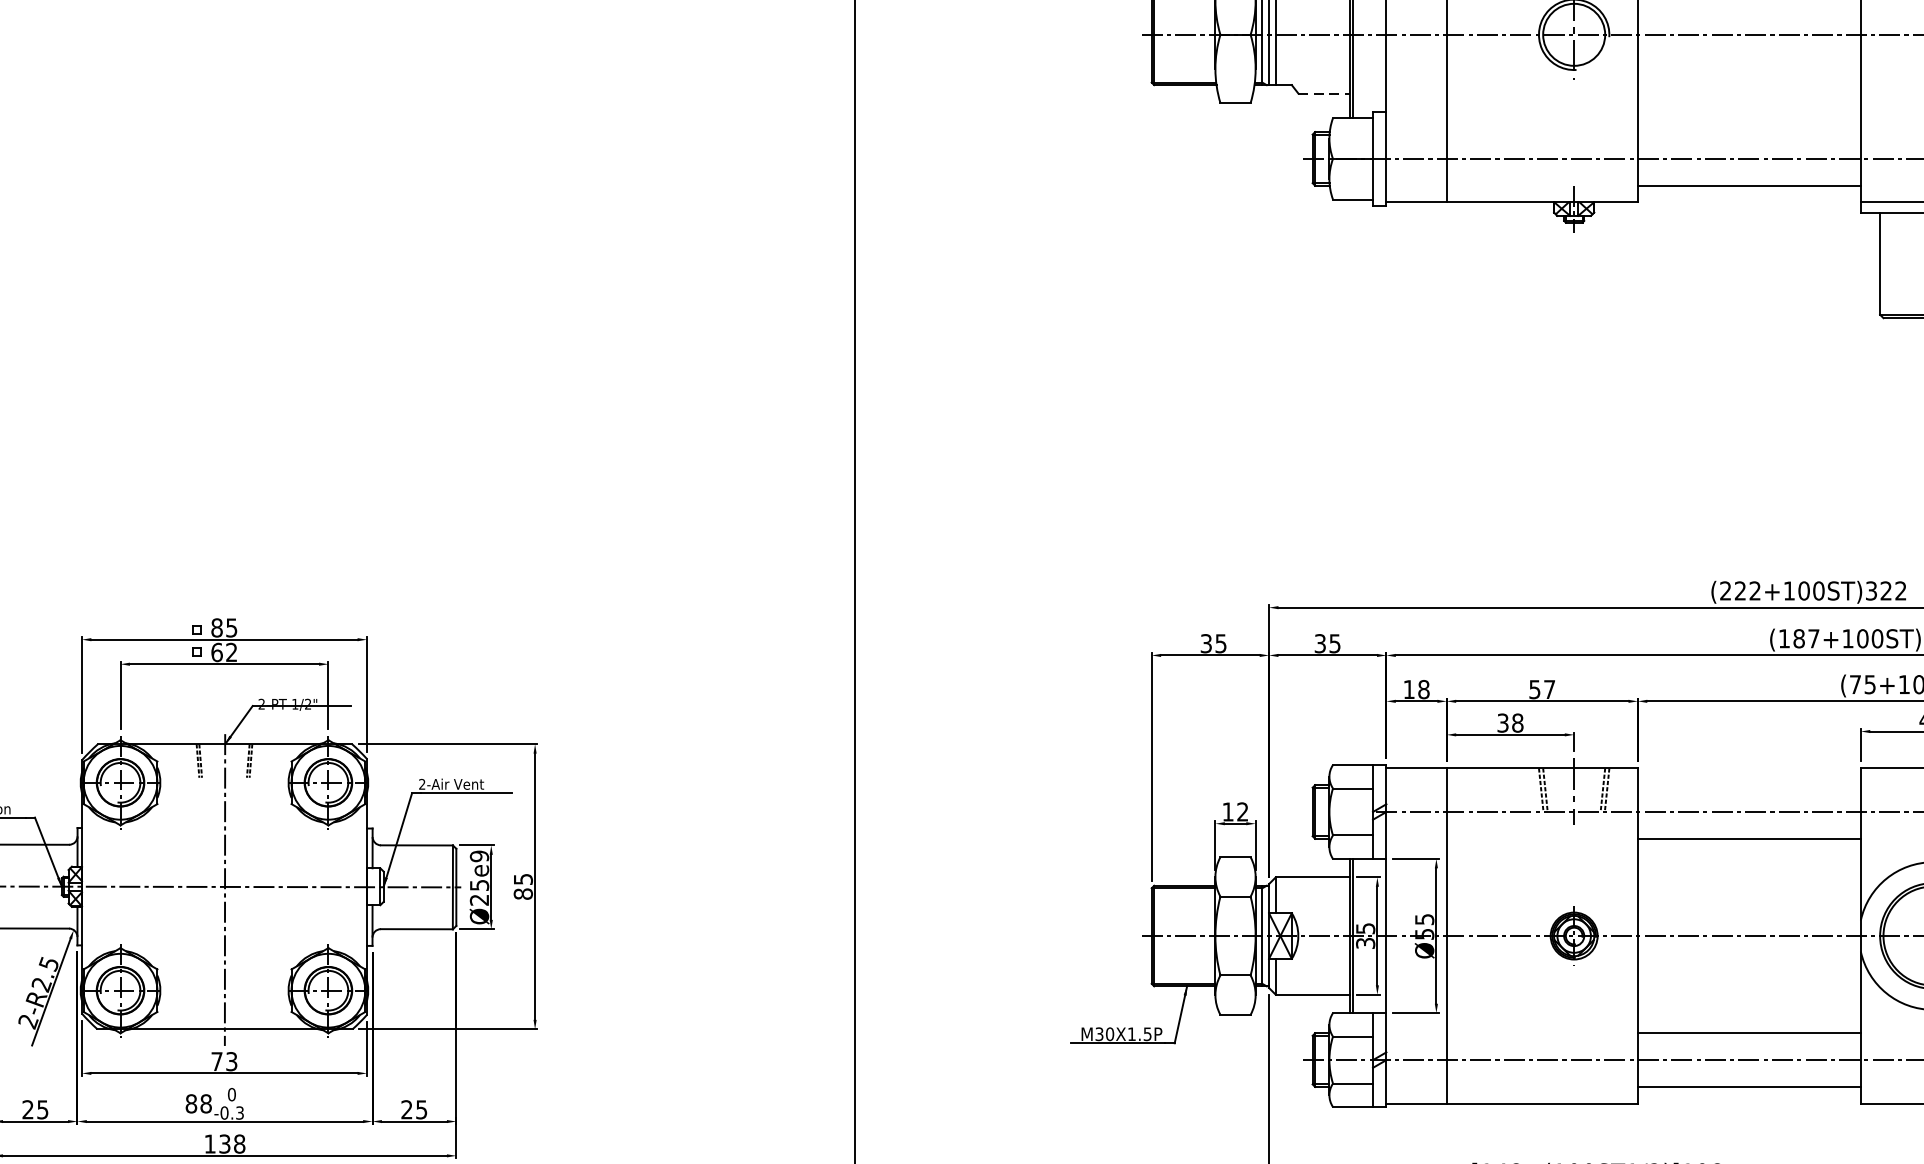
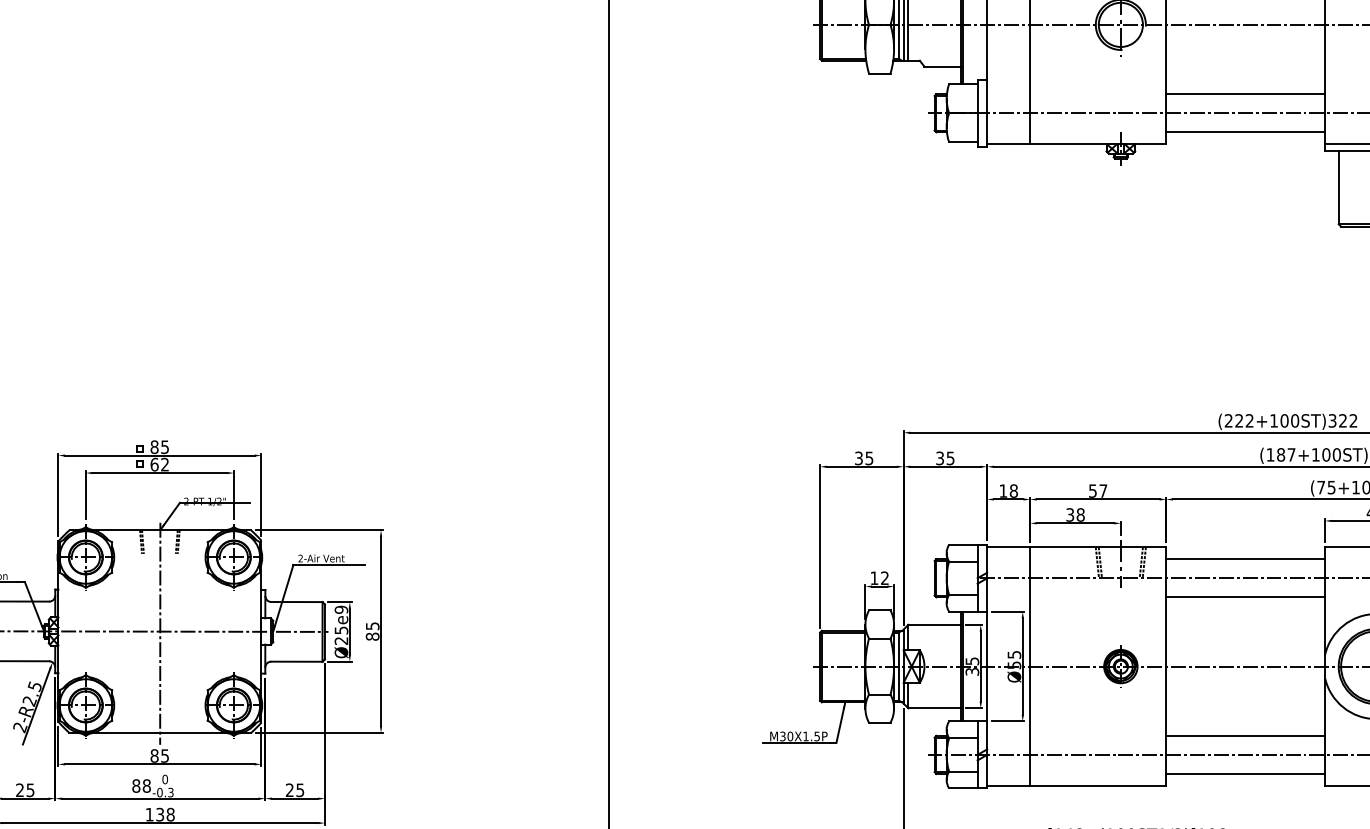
line: (1325, 93) -> (943, 66), dashed -> solid
line: (1749, 132) -> (1245, 94), added
line: (1749, 785) -> (1245, 559), added
text: (223, 1060) -> (159, 755), 73 -> 85

